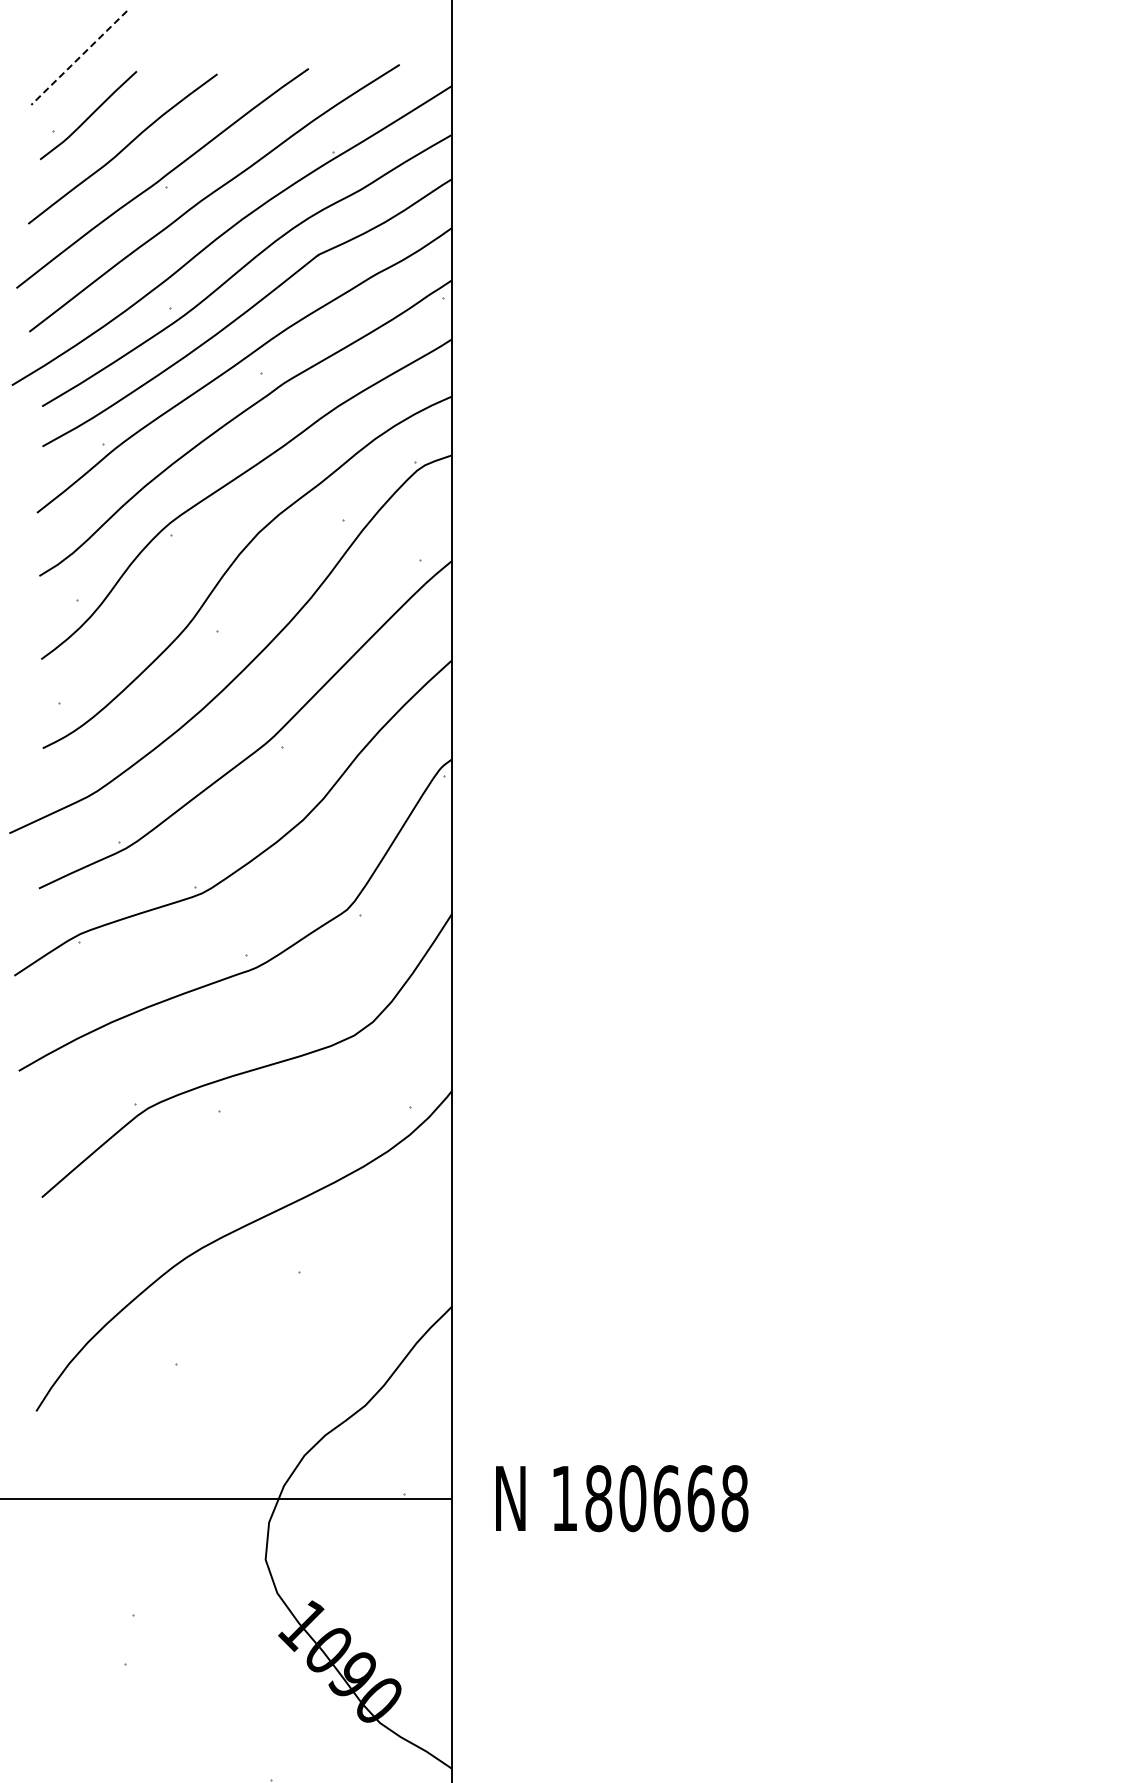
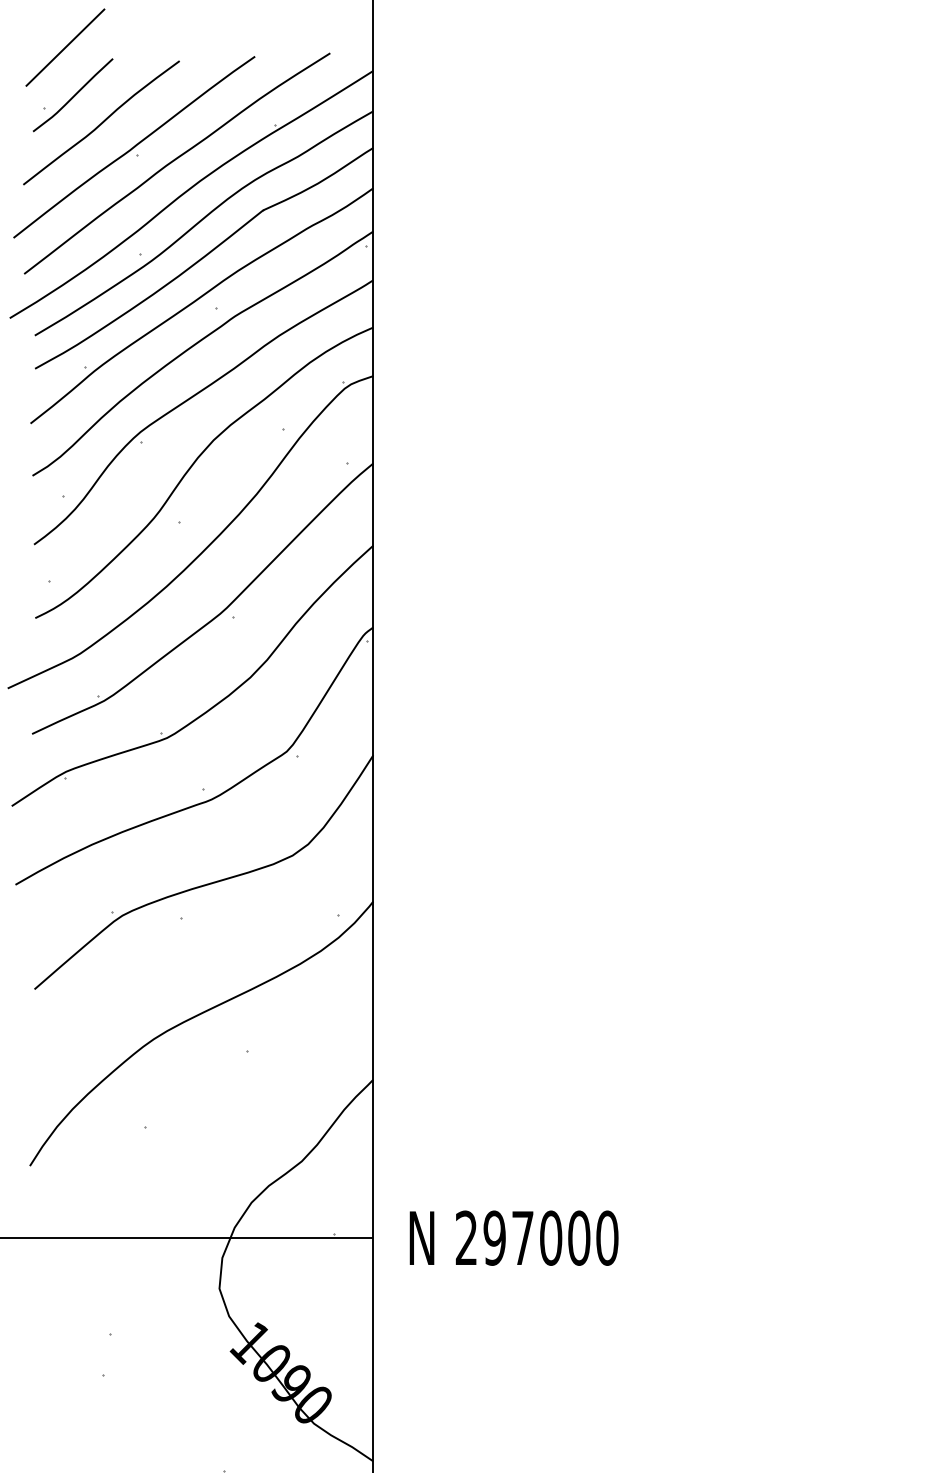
line: (78, 58) -> (64, 48), dashed -> solid
text: (649, 1498) -> (536, 1238), 180668 -> 297000

